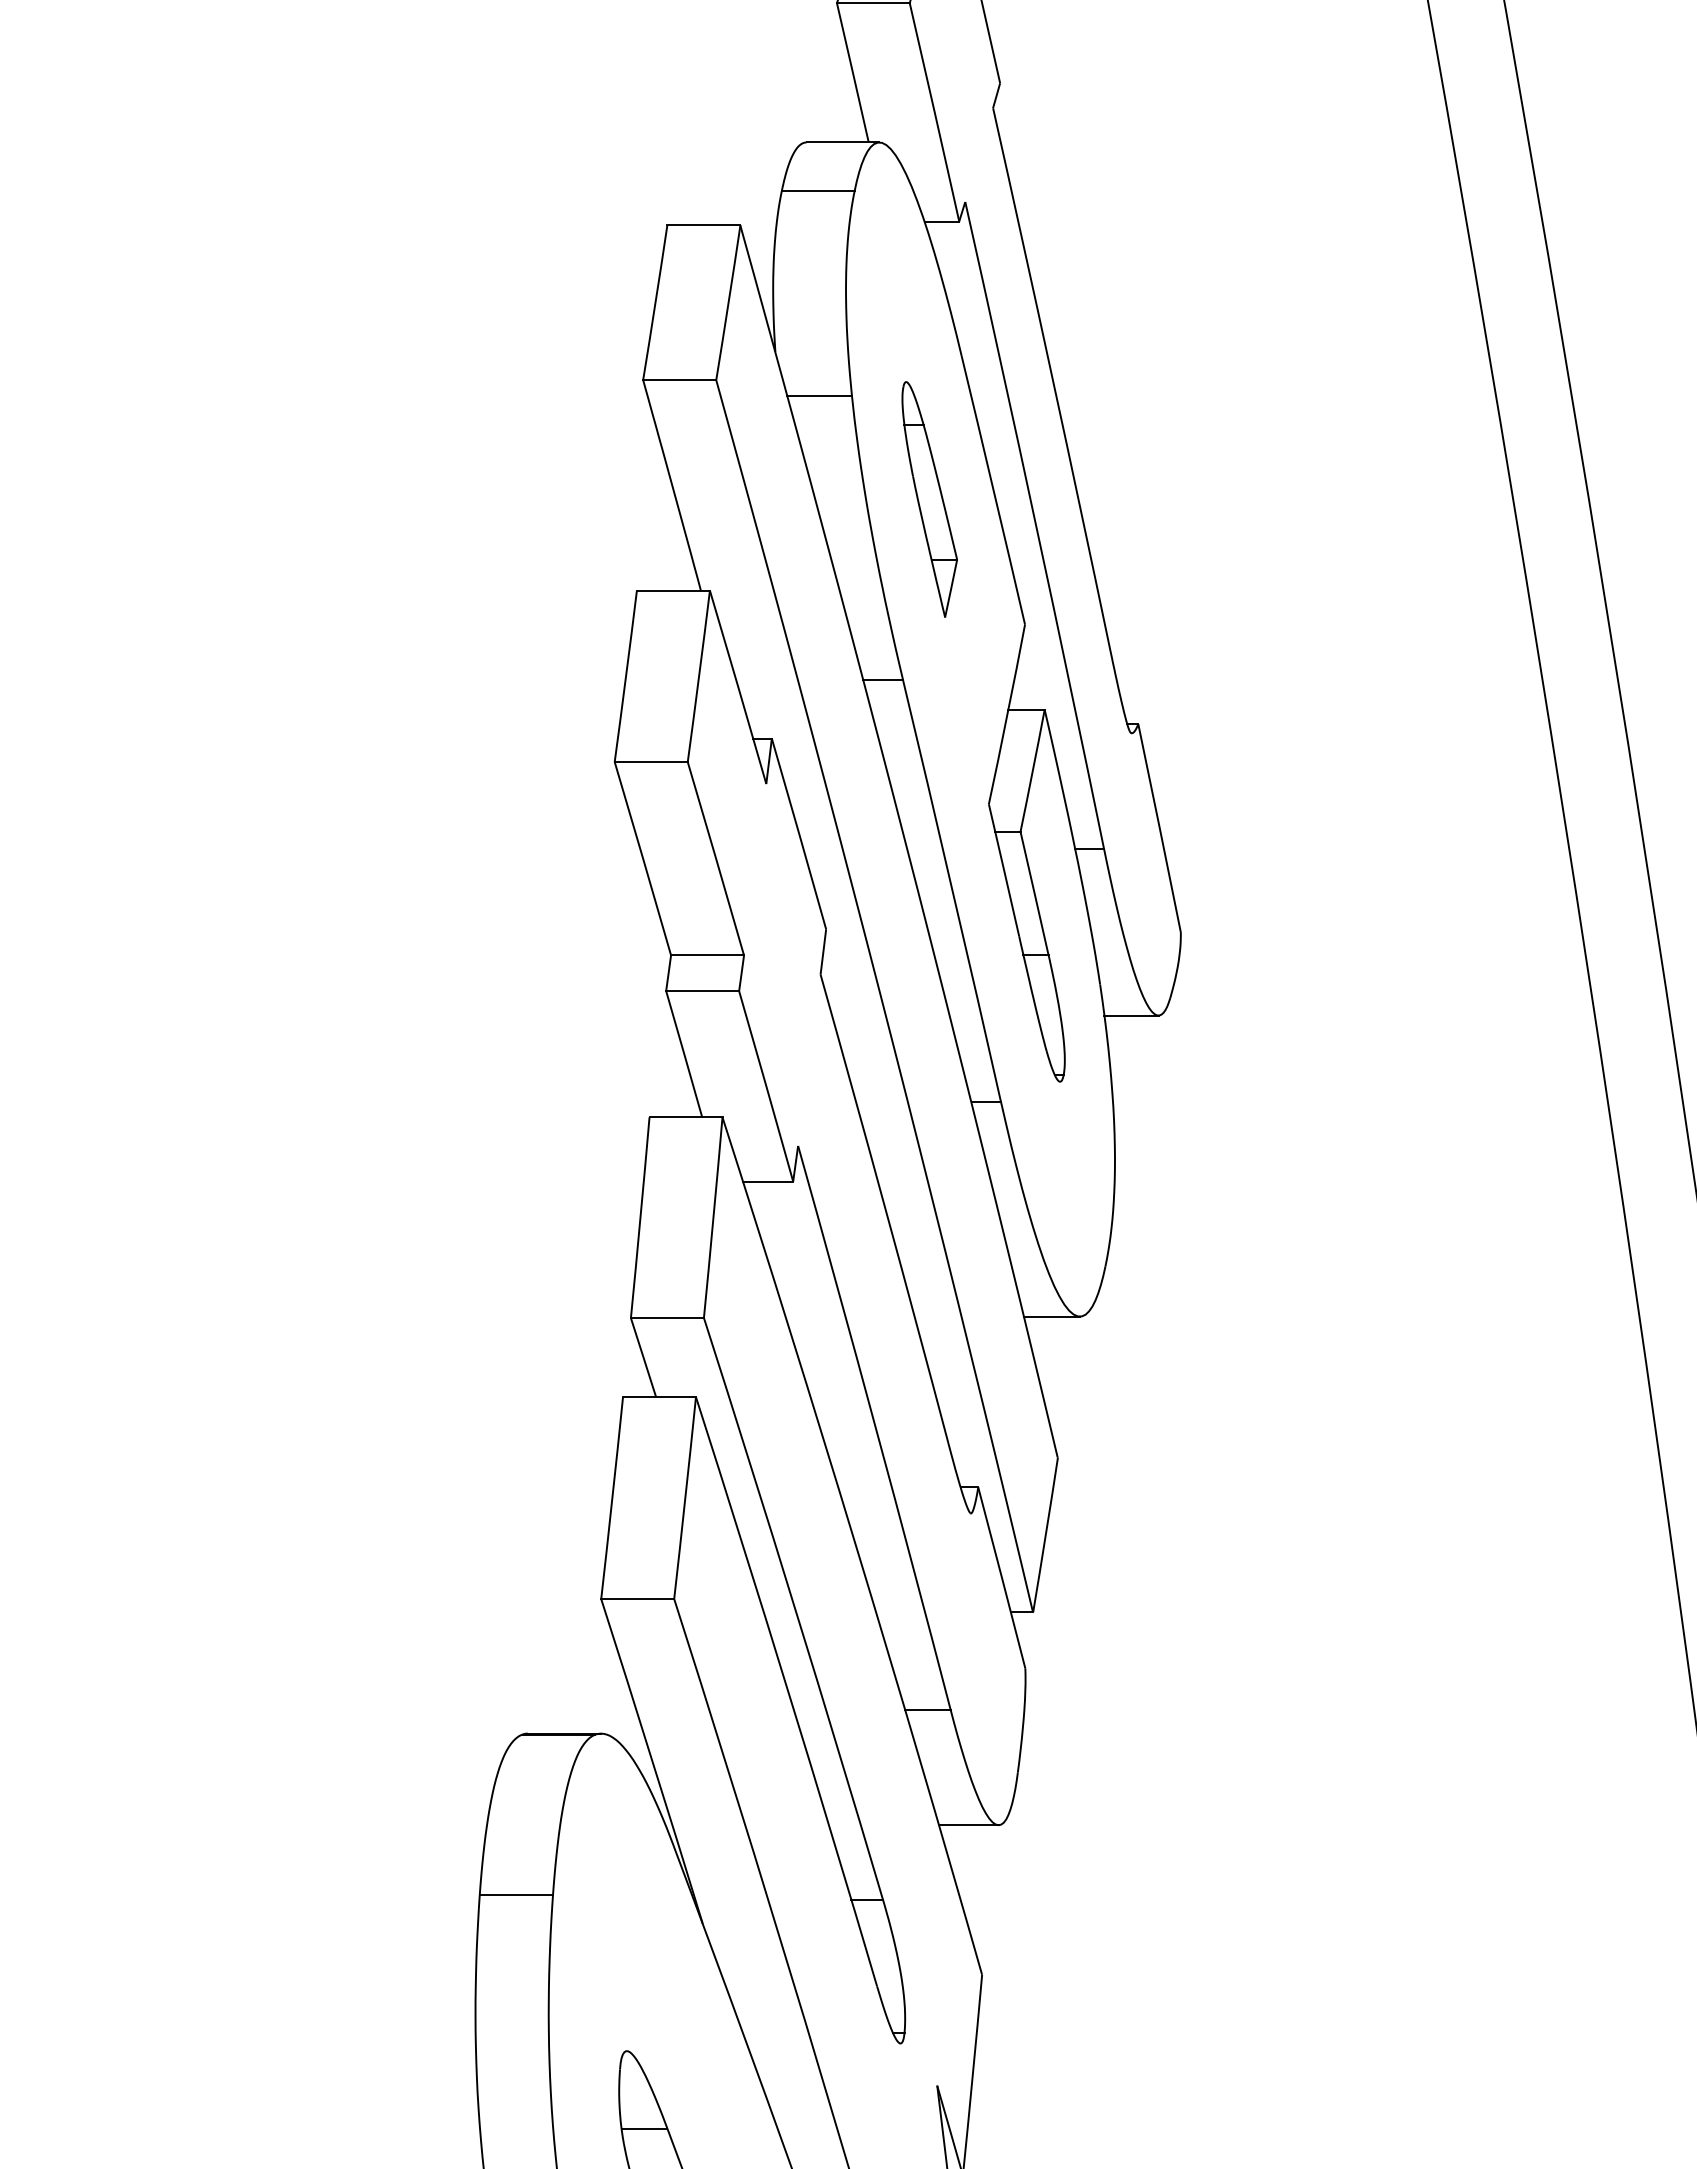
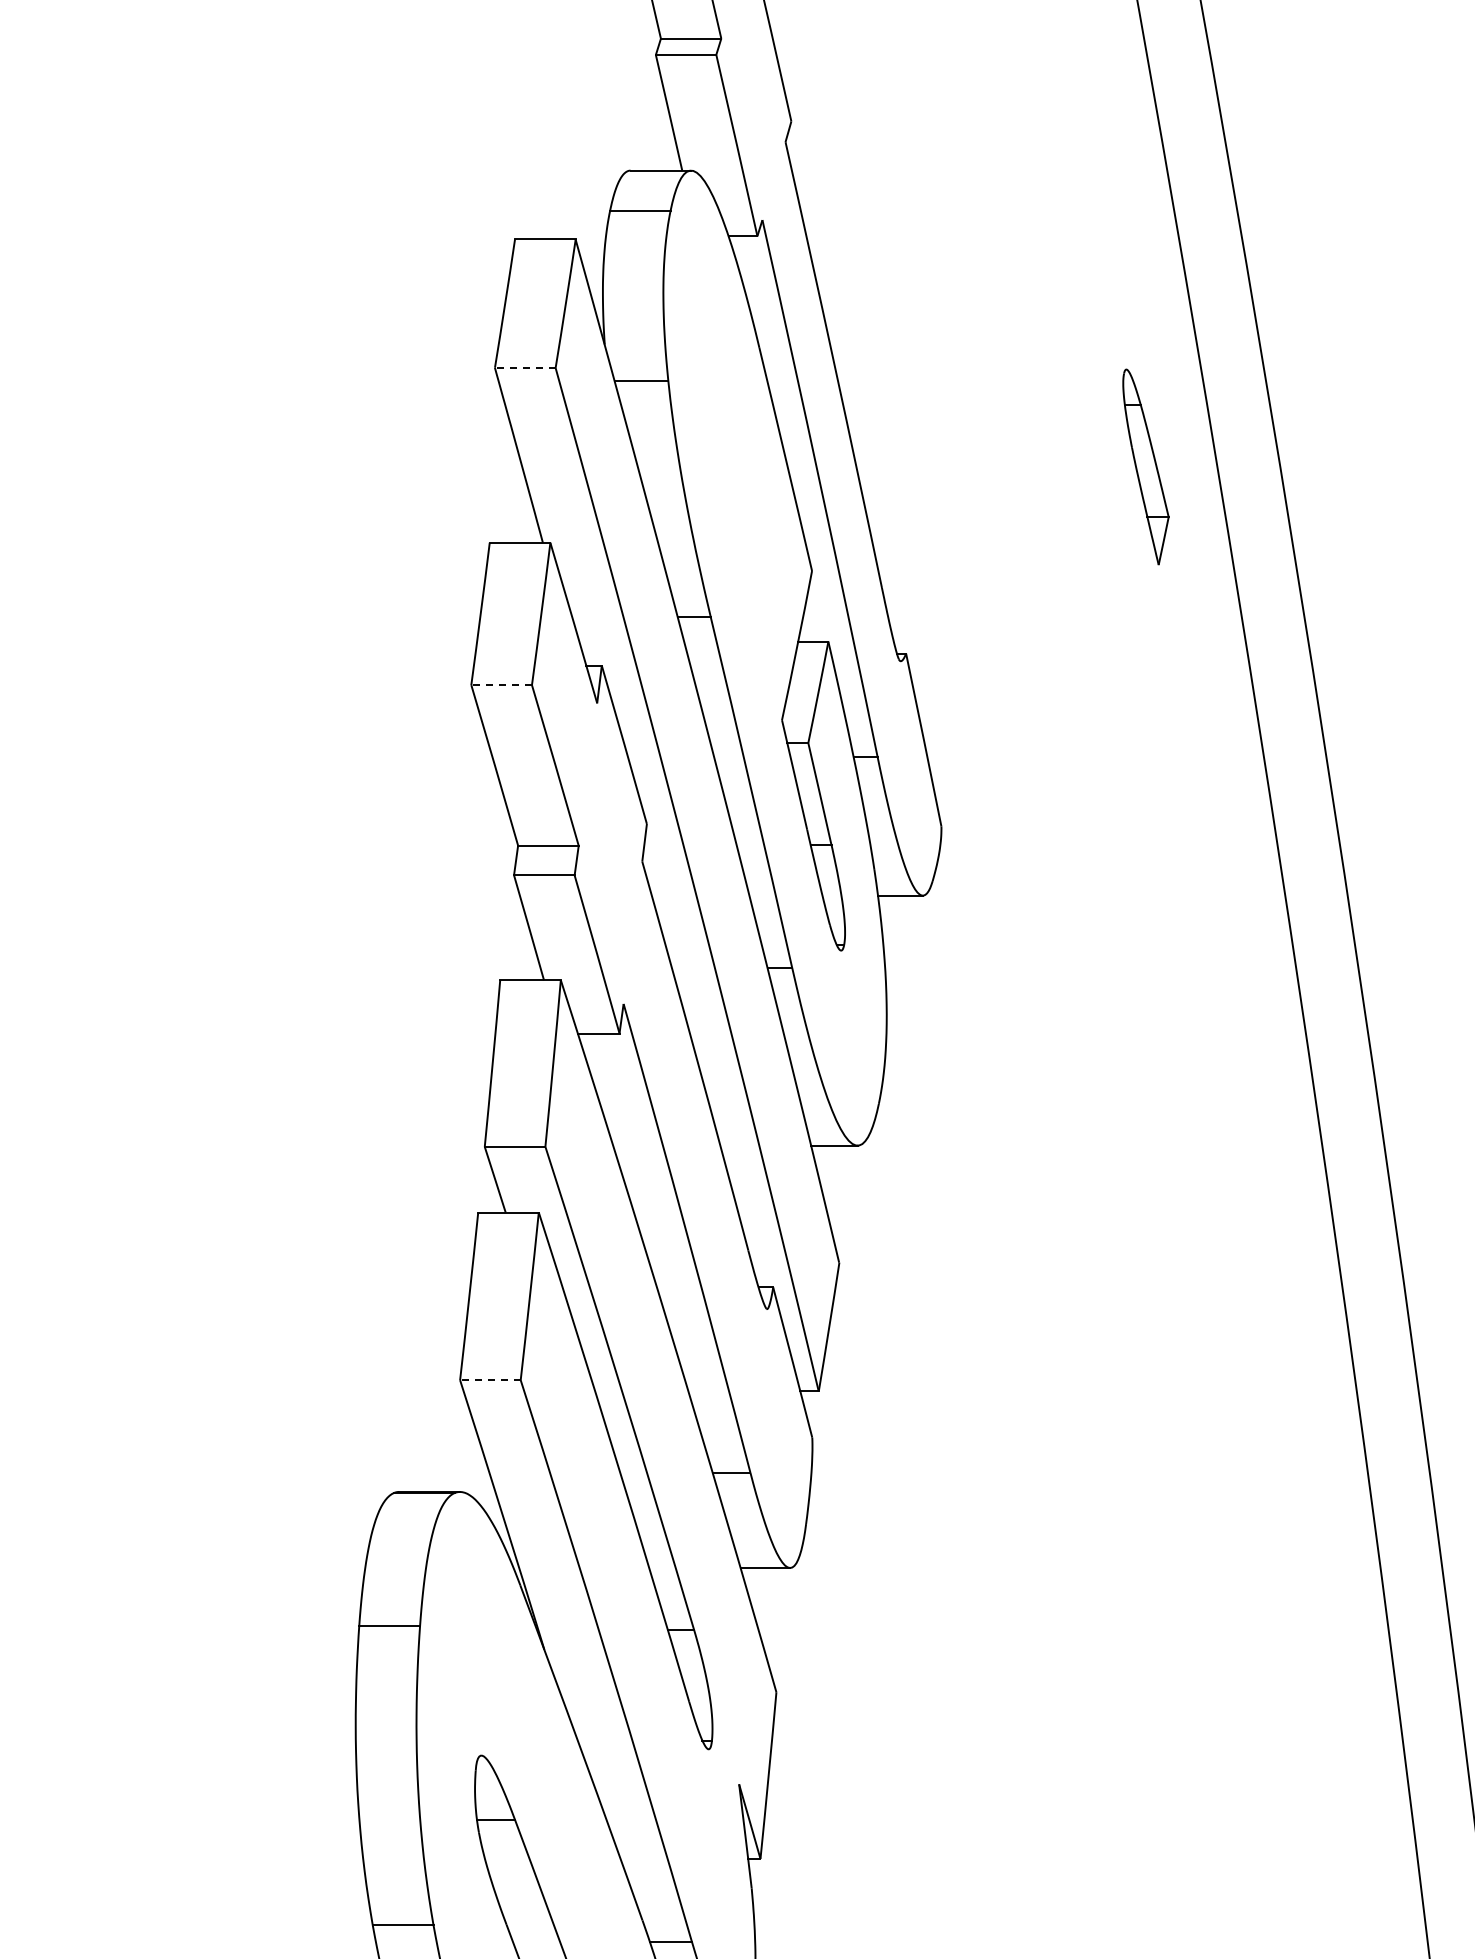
line: (678, 379) -> (524, 367), solid -> dashed
part: (929, 498) -> (1145, 466), moved
line: (651, 762) -> (501, 685), solid -> dashed
line: (636, 1599) -> (489, 1380), solid -> dashed

